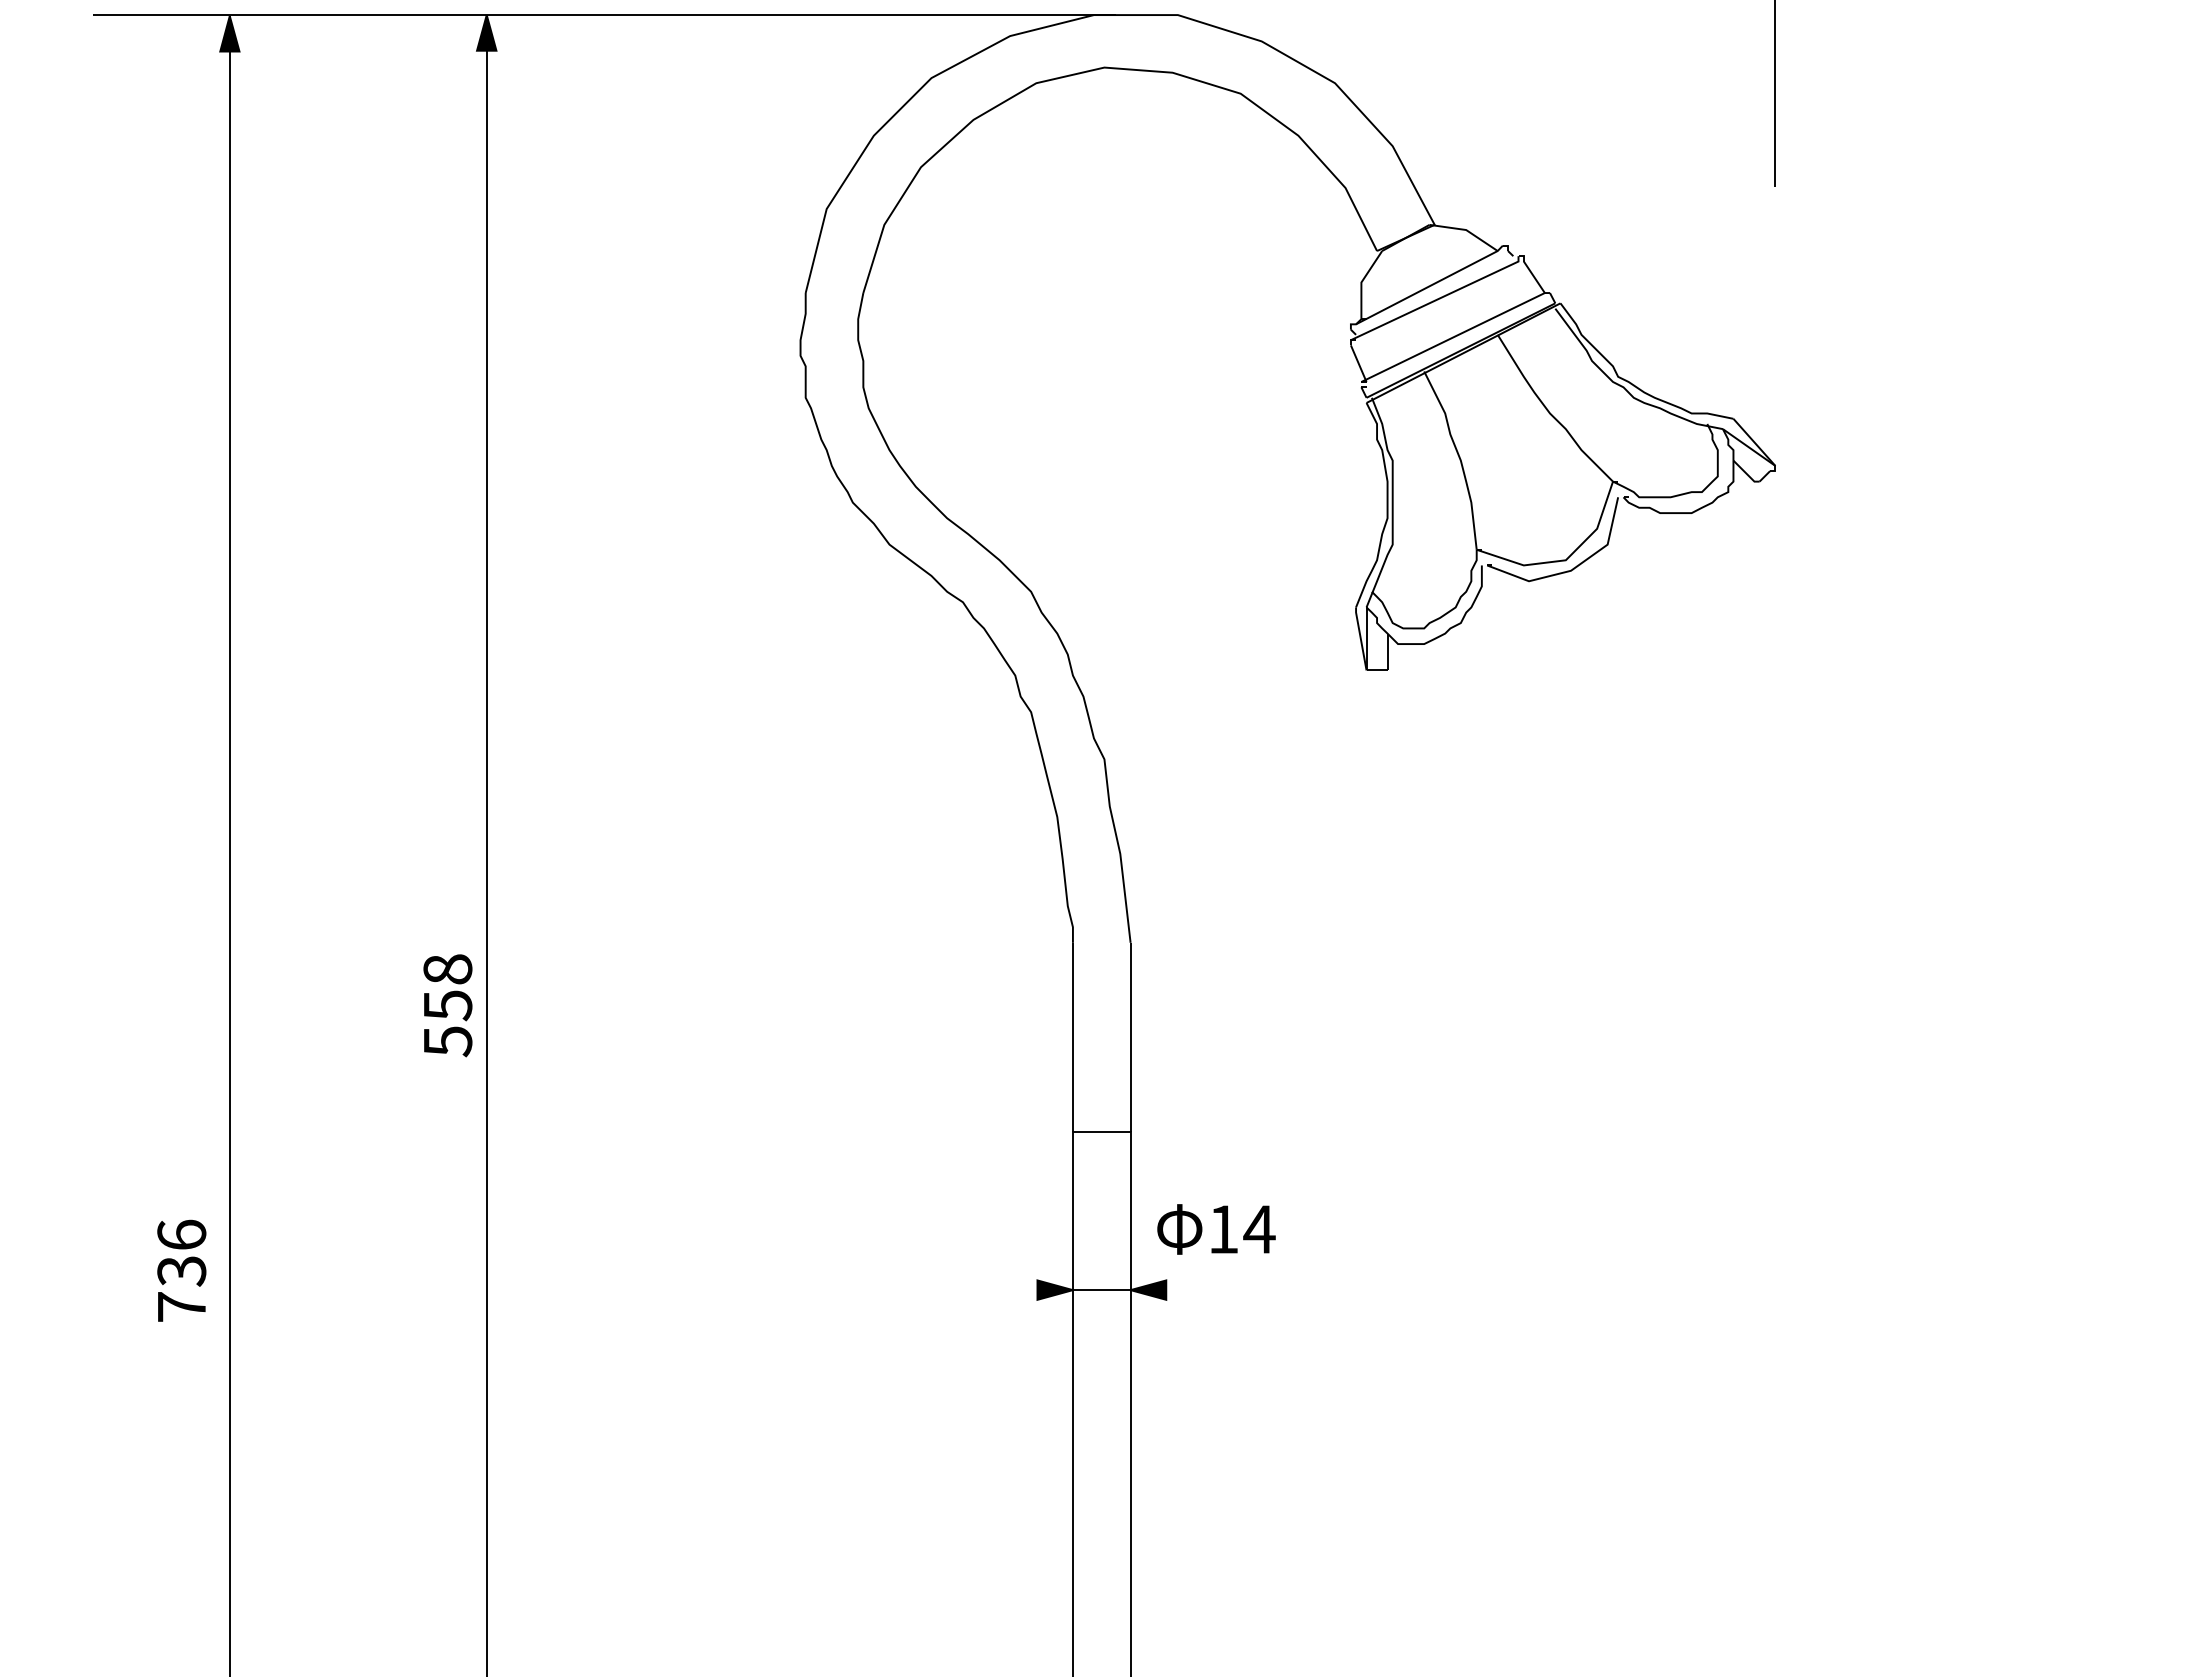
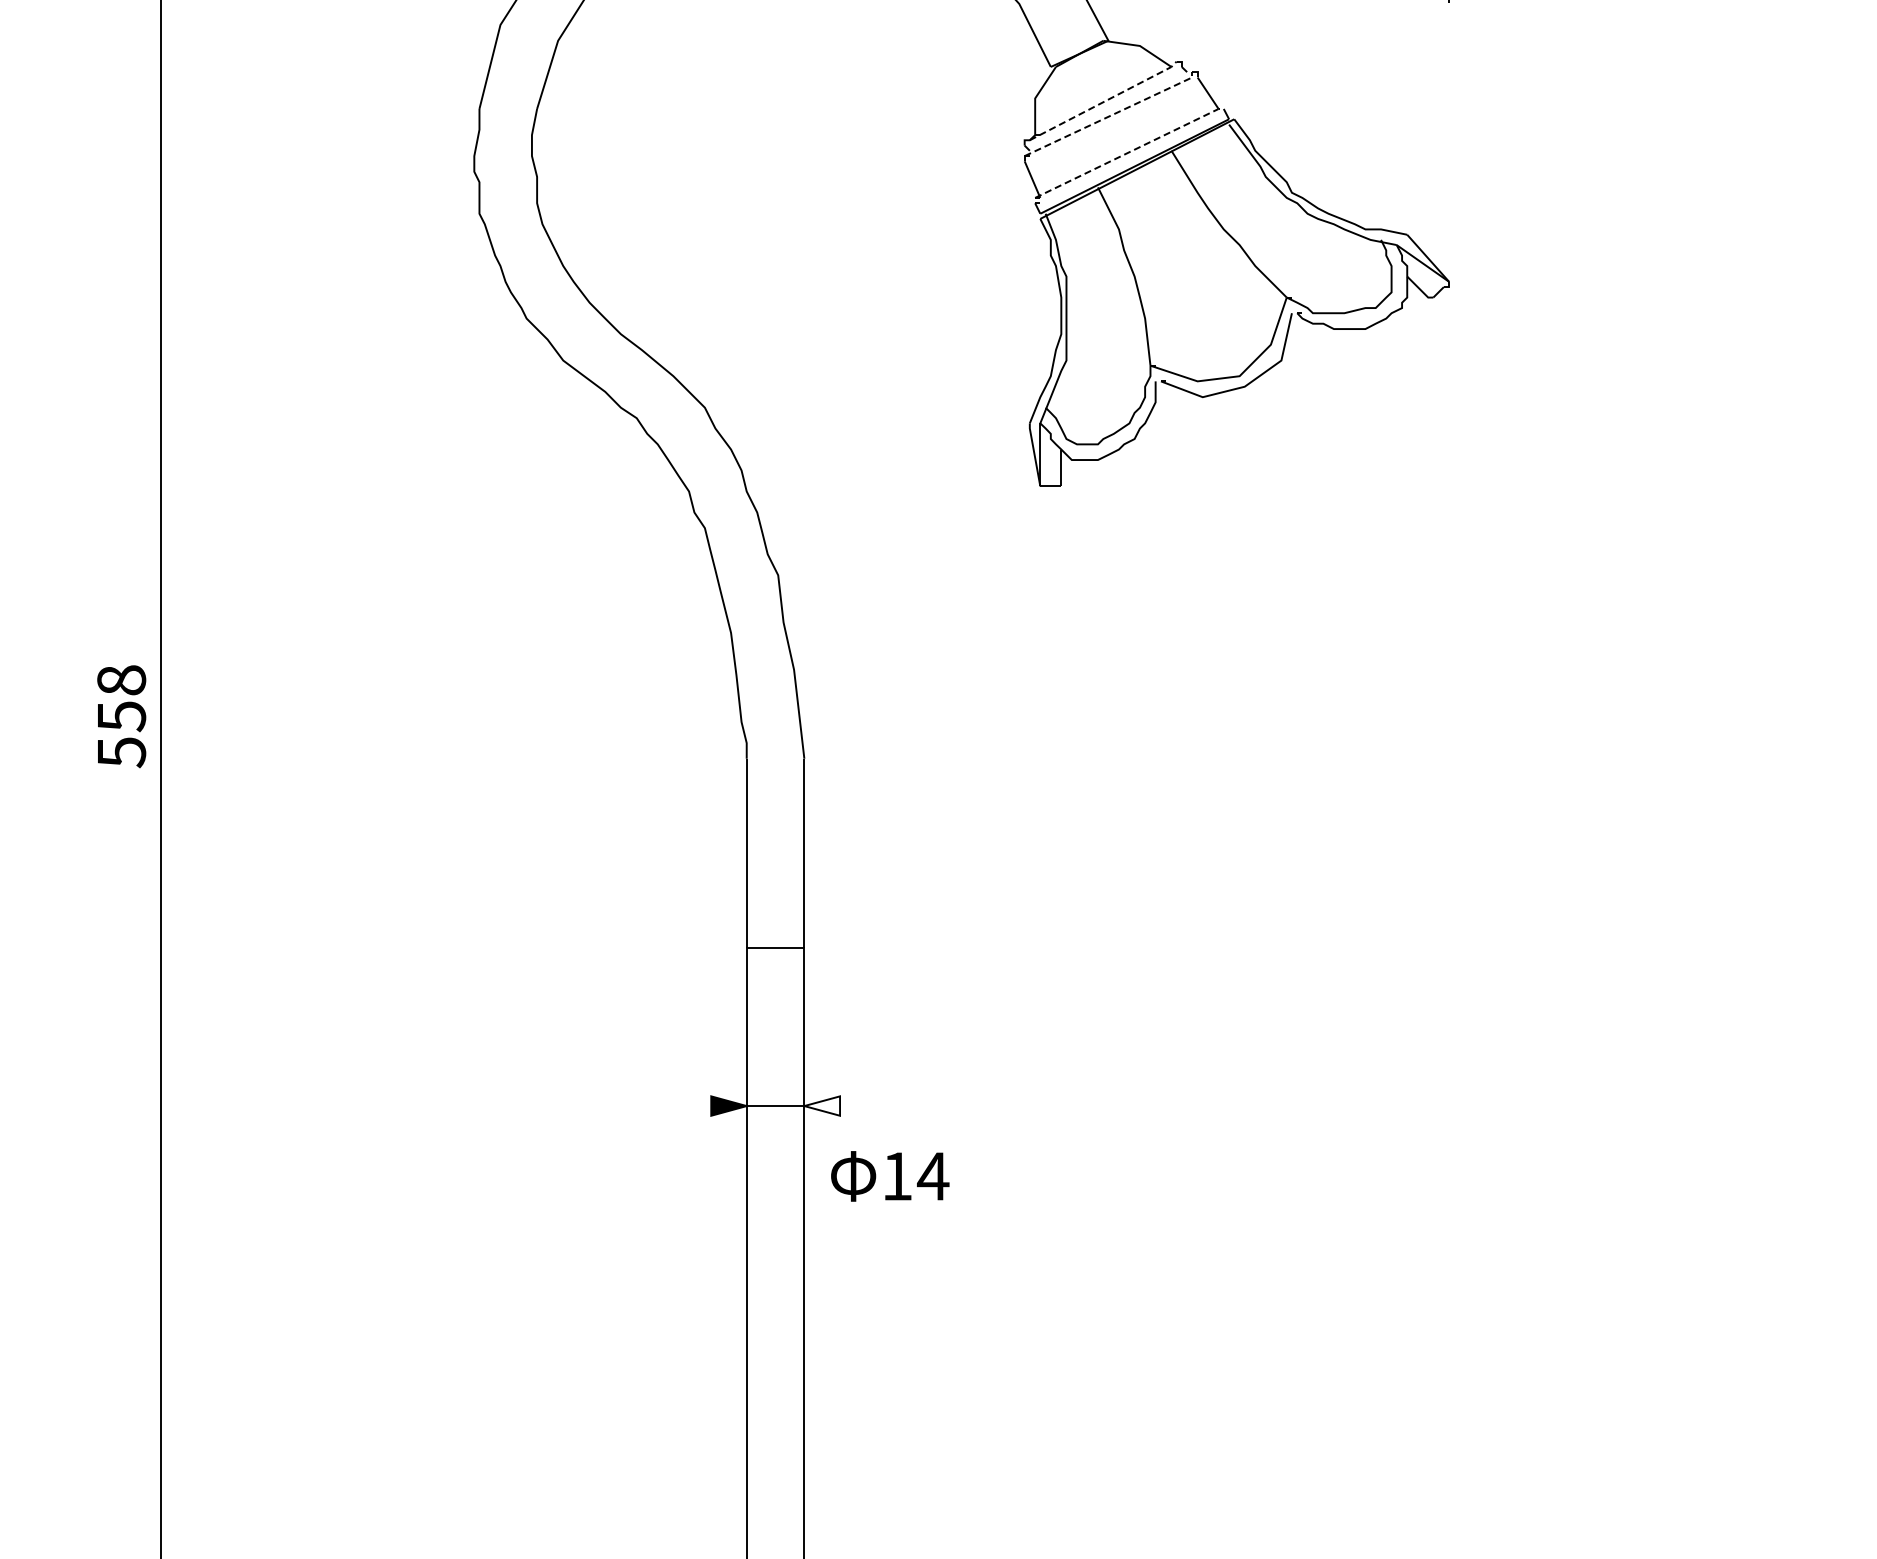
line: (1431, 285) -> (1105, 101), solid -> dashed
line: (1438, 299) -> (1112, 115), solid -> dashed
line: (1456, 335) -> (1130, 151), solid -> dashed
text: (447, 1005) -> (121, 716), moved
text: (1216, 1229) -> (890, 1176), moved
fill: (1148, 1289) -> (822, 1105), removed

